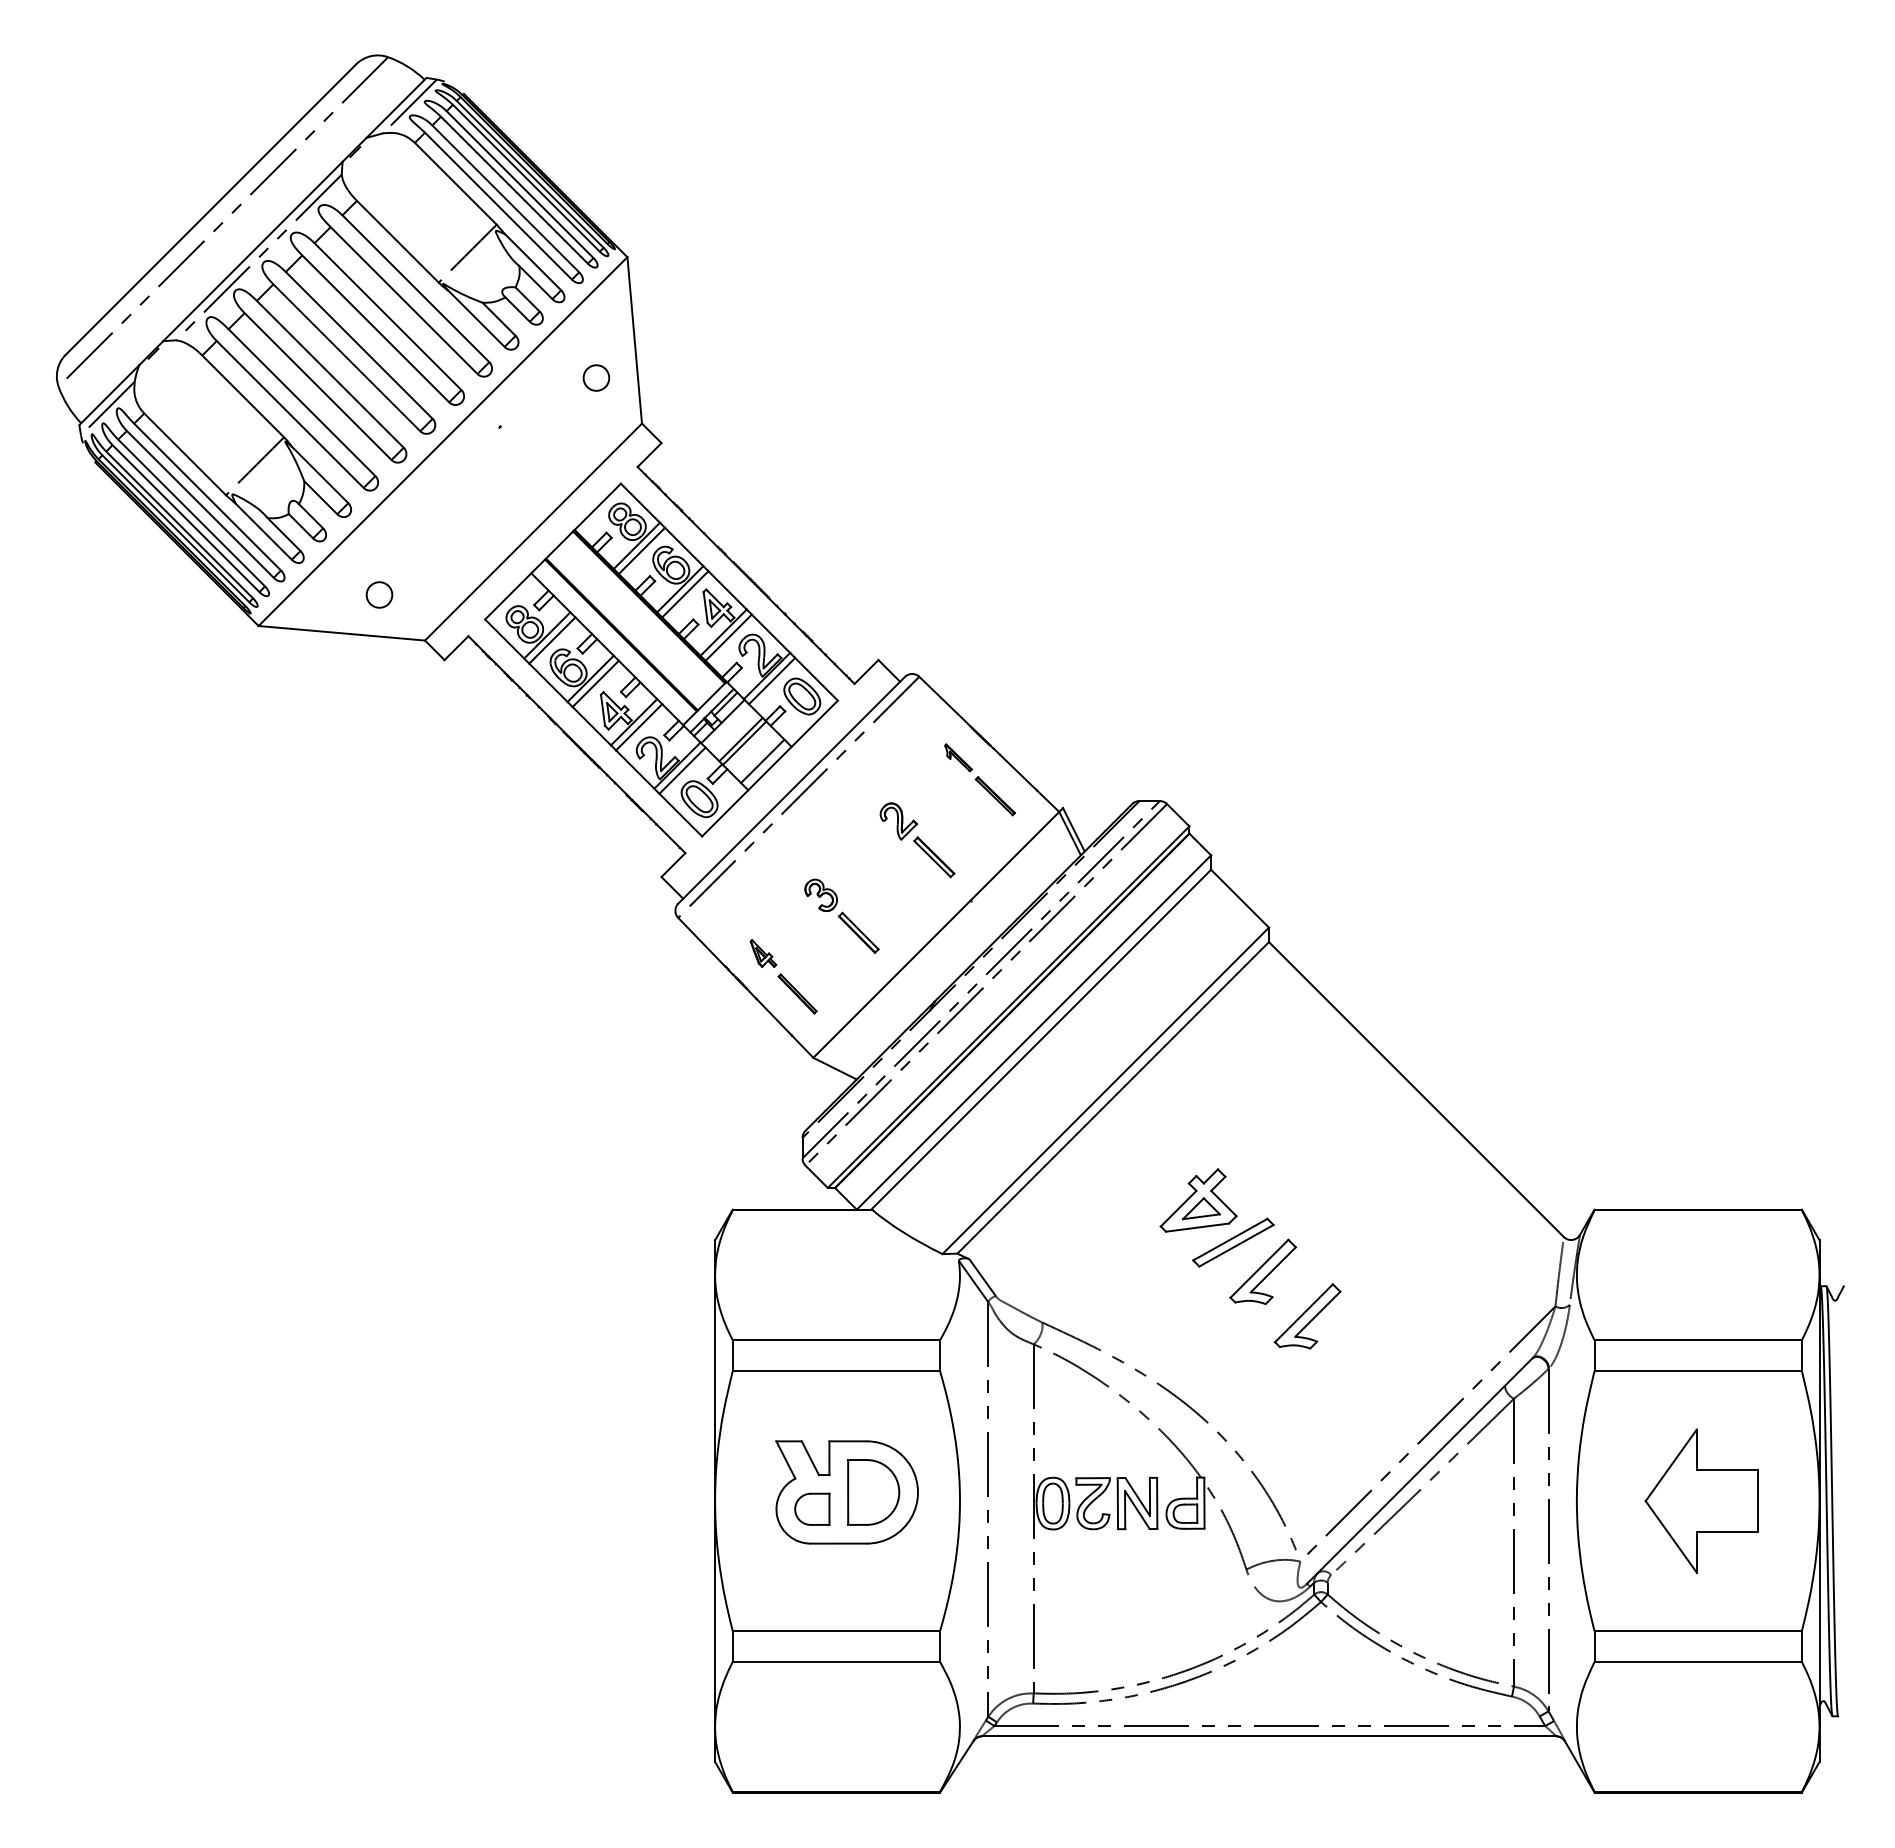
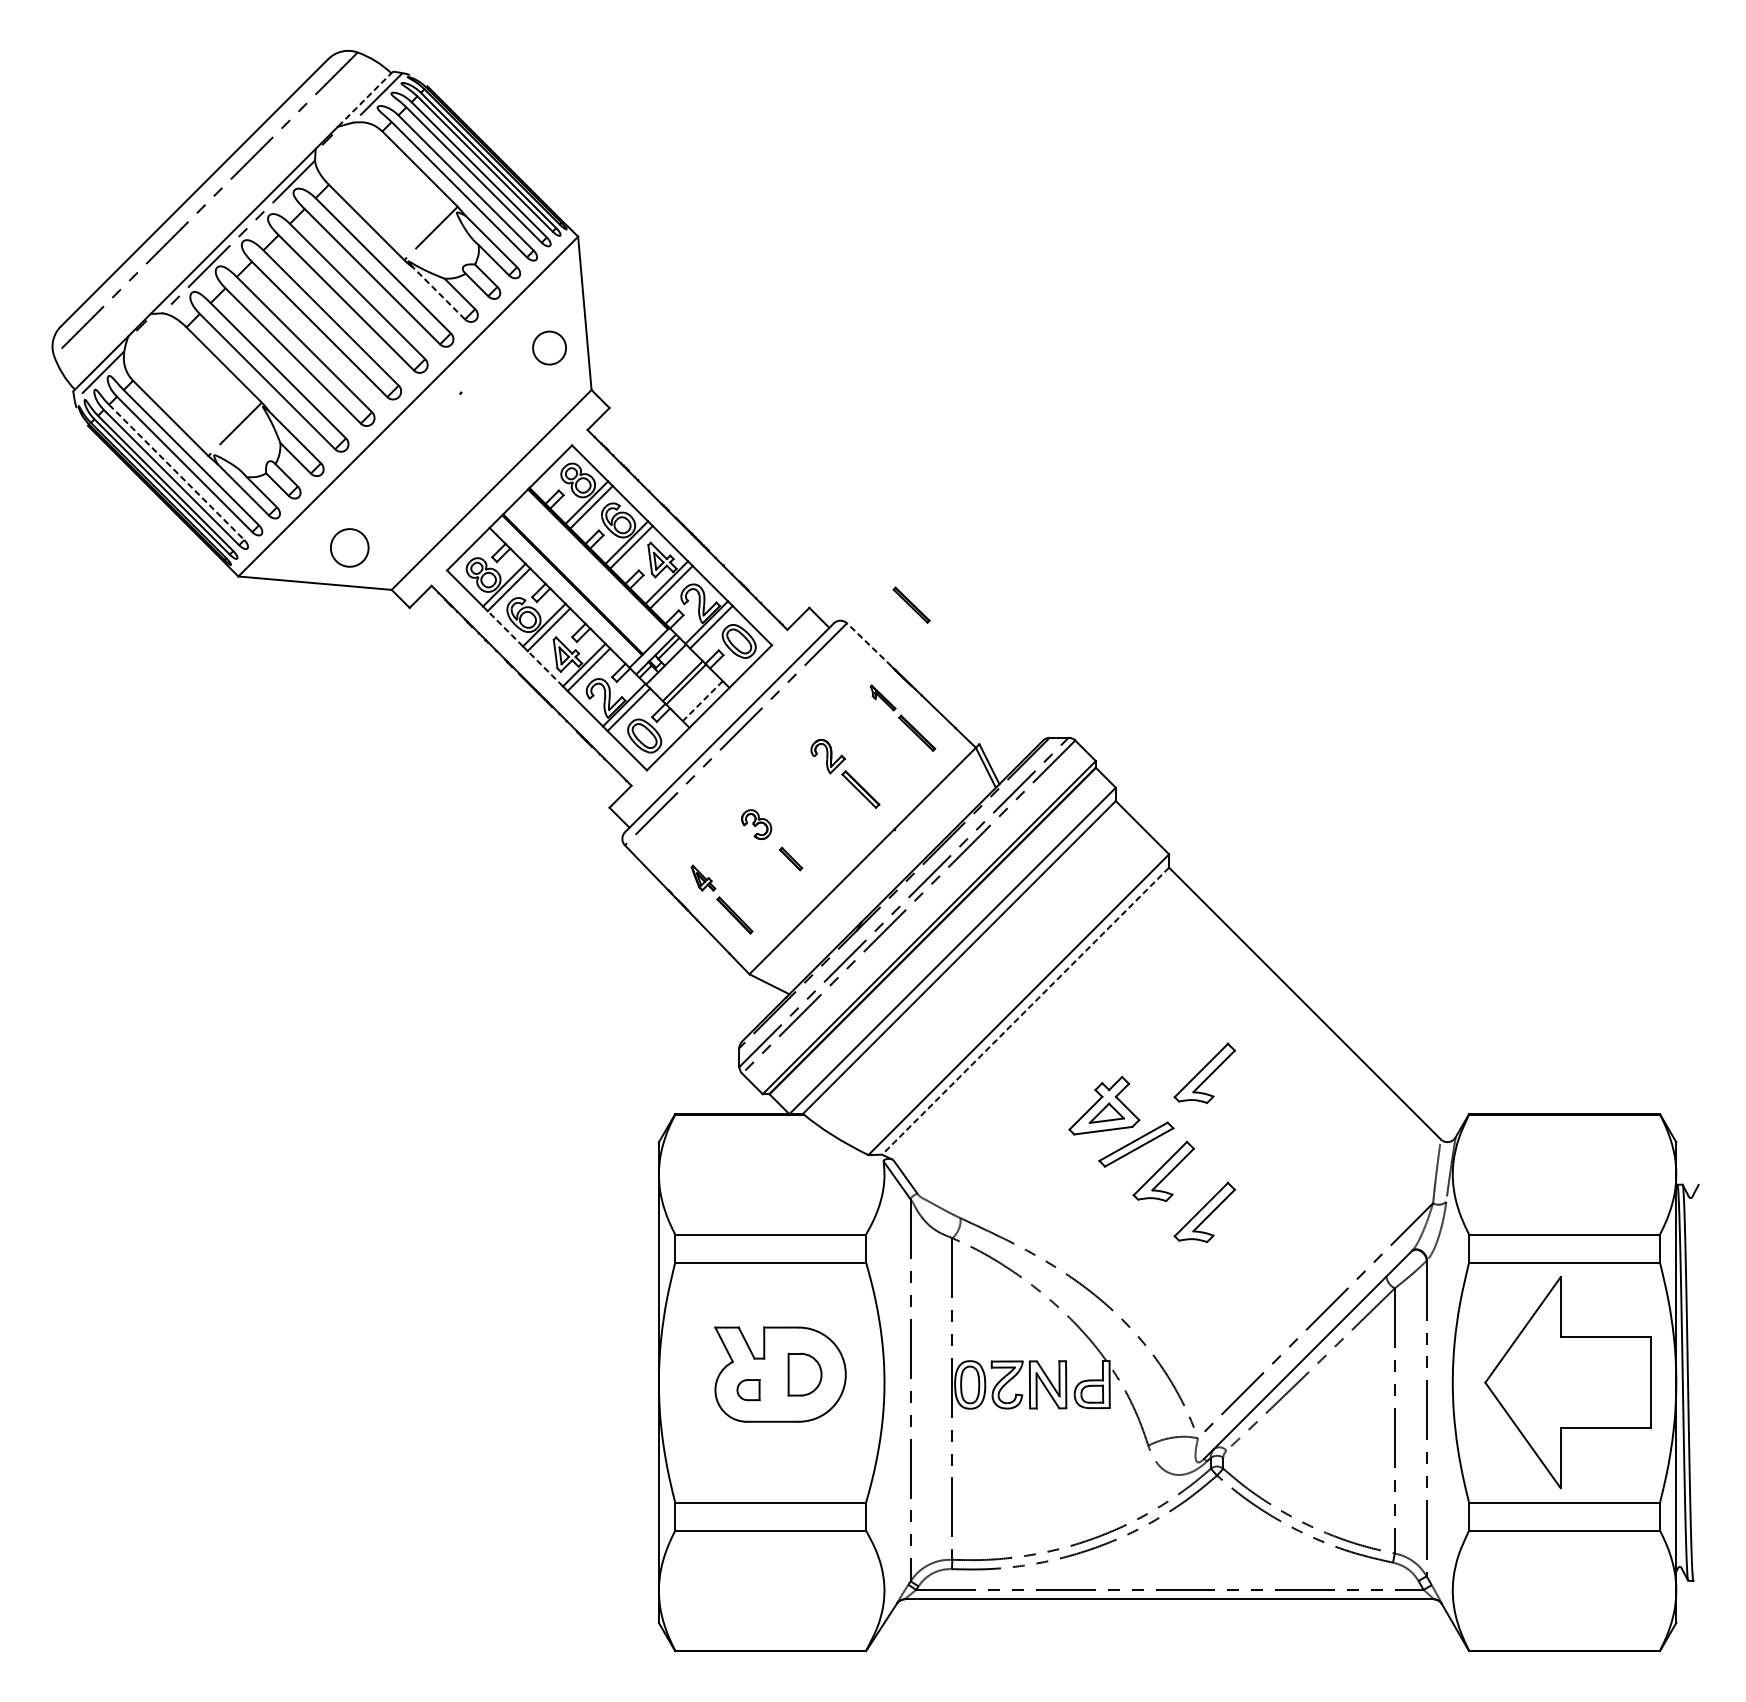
line: (396, 108) -> (365, 99), solid -> dashed
line: (476, 318) -> (439, 293), solid -> dashed
part: (596, 377) -> (549, 347), size x1.4
line: (191, 513) -> (176, 472), solid -> dashed
part: (379, 594) -> (349, 547), size x1.6
part: (988, 657) -> (910, 605), added
line: (548, 682) -> (505, 628), solid -> dashed
line: (943, 700) -> (869, 645), solid -> dashed
line: (591, 725) -> (545, 668), solid -> dashed
line: (762, 761) -> (702, 701), solid -> dashed
part: (858, 932) -> (791, 858), size x0.6
line: (1112, 1098) -> (1024, 1011), solid -> dashed
part: (1307, 1165) -> (1204, 1073), added
part: (873, 1492) -> (804, 1374), size x0.7
part: (1701, 1500) -> (1567, 1382), size x1.6
part: (812, 1508) -> (748, 1389), size x0.7

